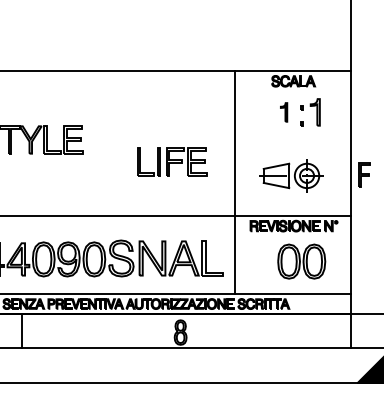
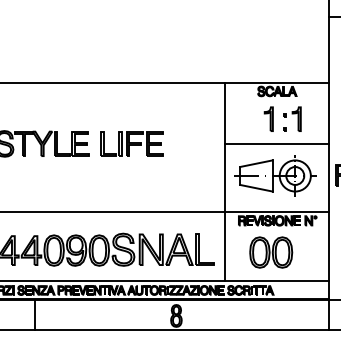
part: (283, 112) -> (268, 119), size x1.43
line: (293, 140) -> (277, 144), added
part: (172, 161) -> (132, 143), moved
part: (291, 175) -> (275, 175), size x1.43
part: (301, 261) -> (270, 252), moved

